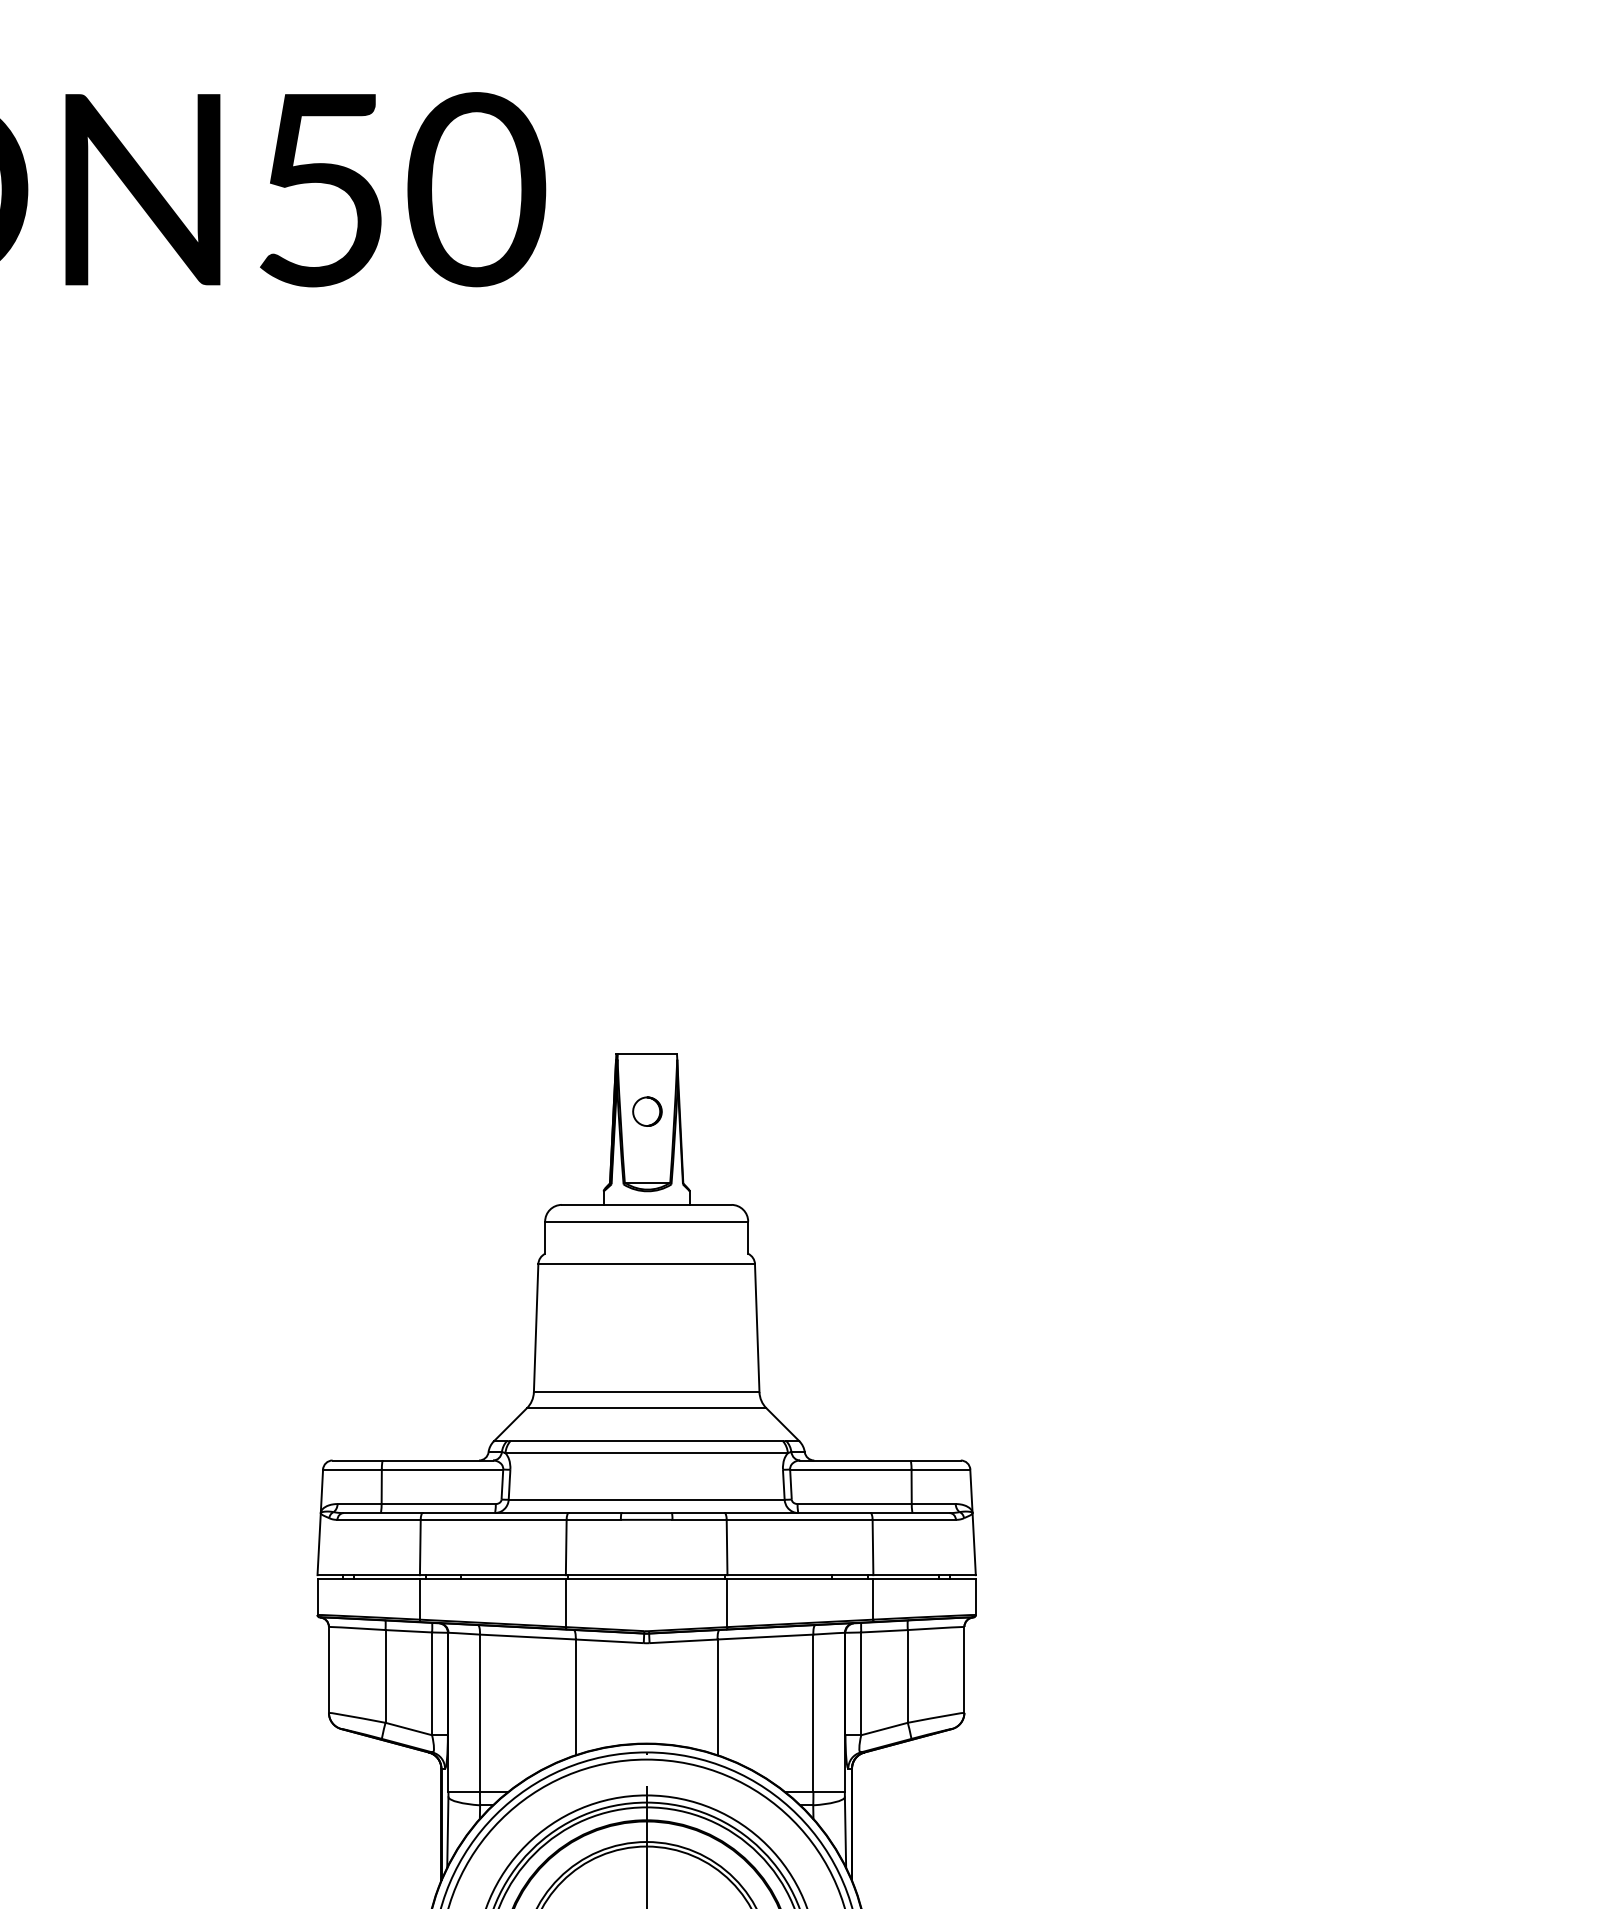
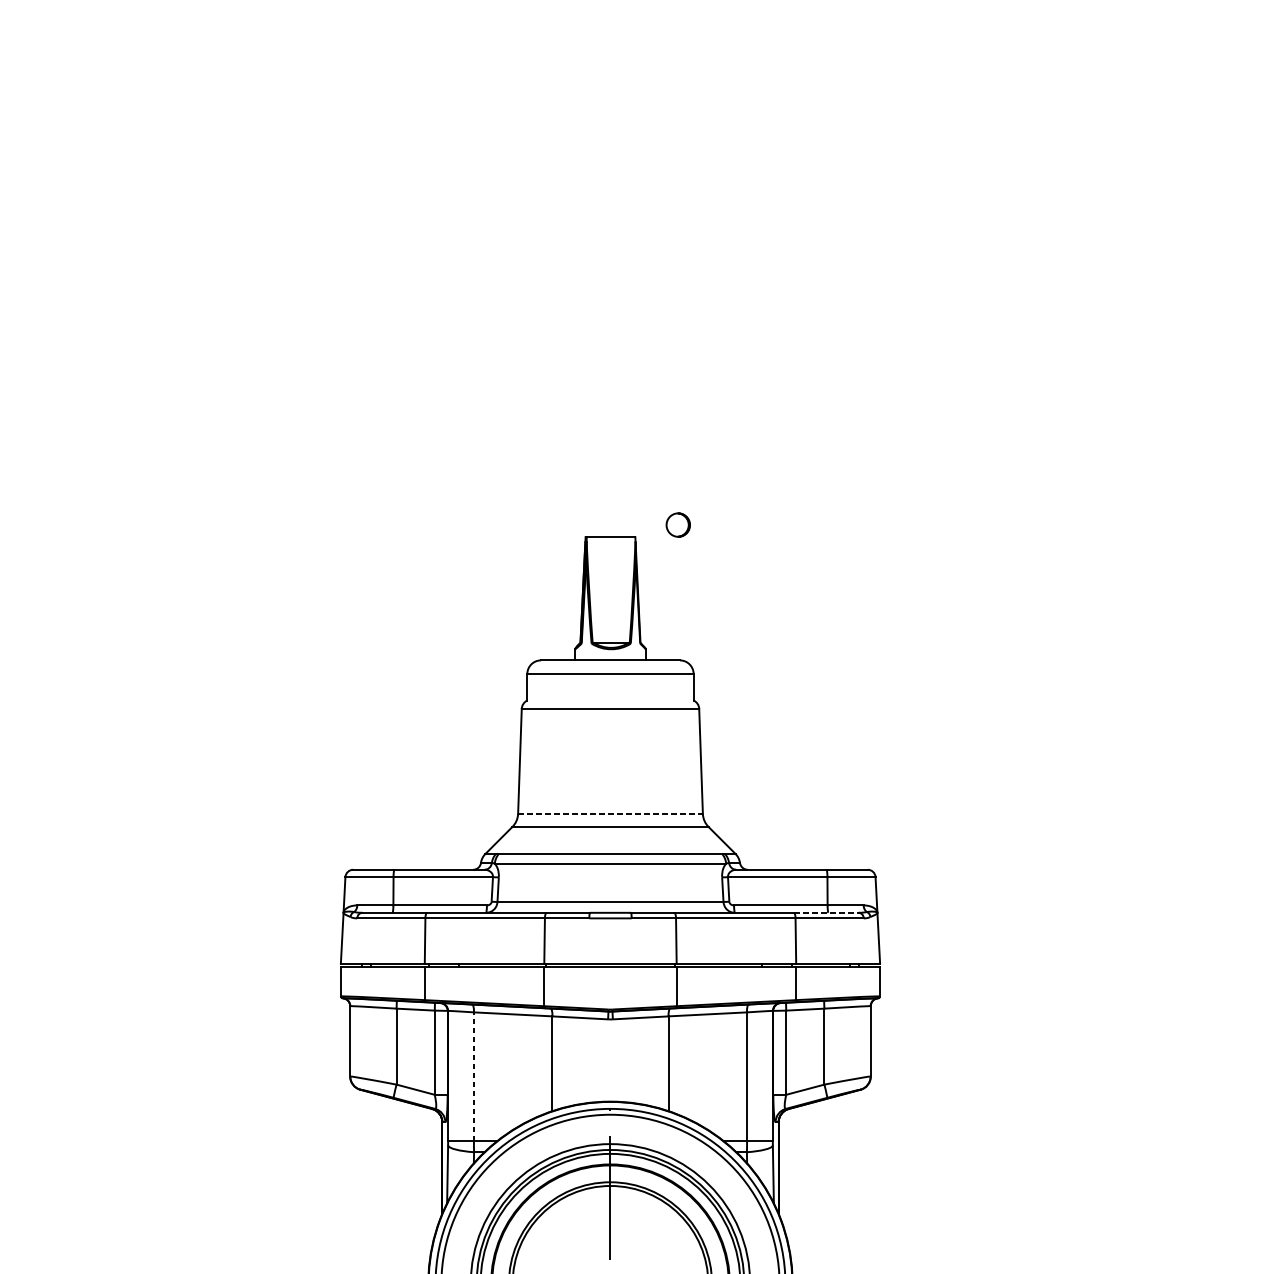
part: (647, 1111) -> (678, 524), moved
line: (646, 1392) -> (610, 814), solid -> dashed
line: (910, 1513) -> (826, 913), solid -> dashed
line: (479, 1713) -> (473, 1076), solid -> dashed

